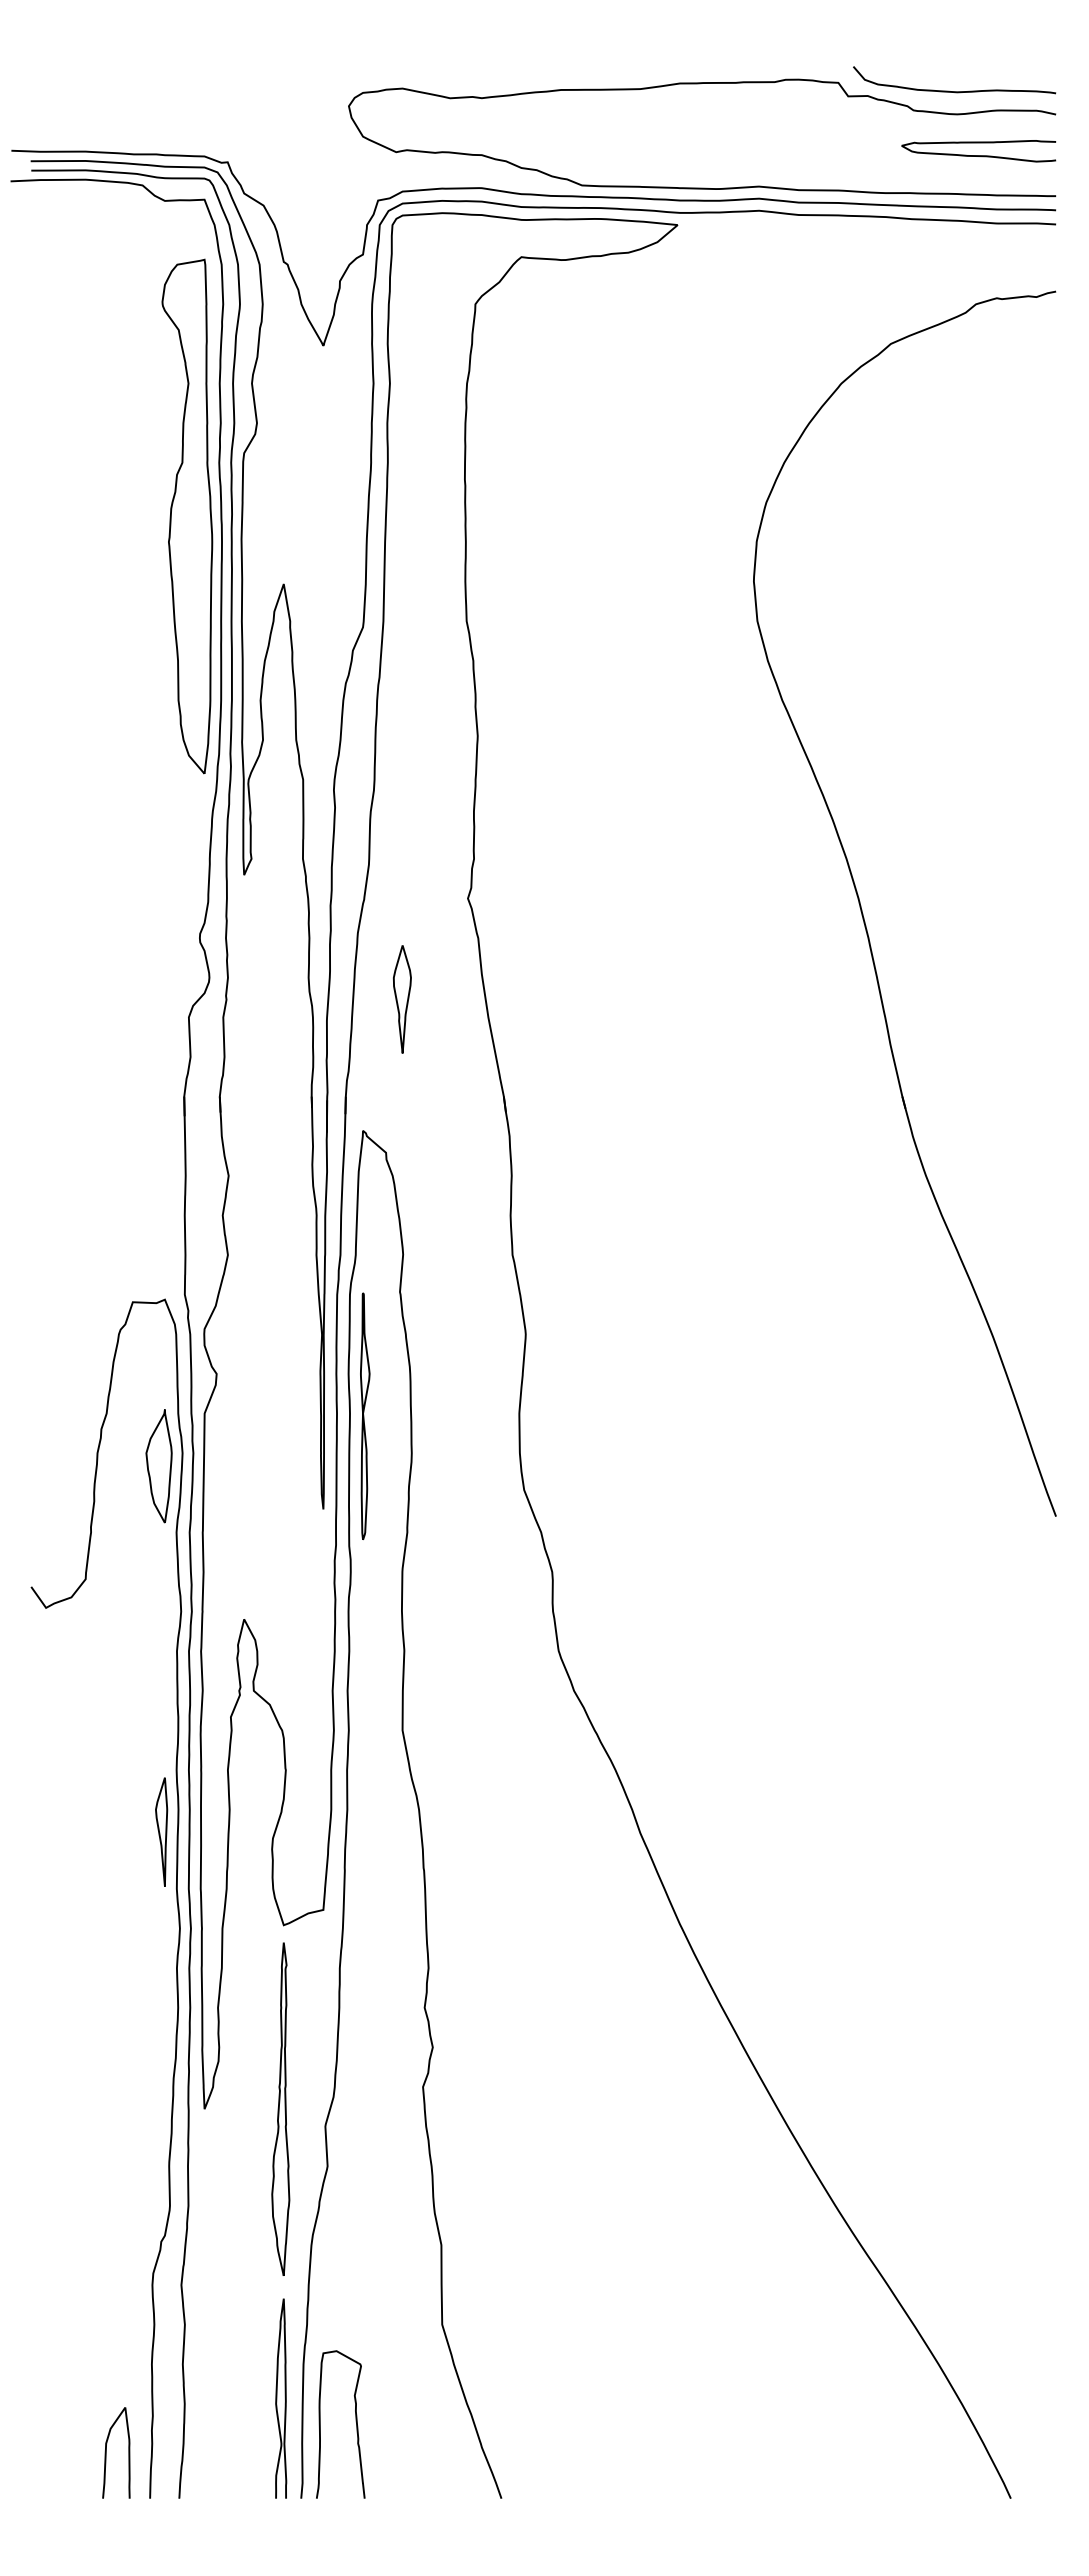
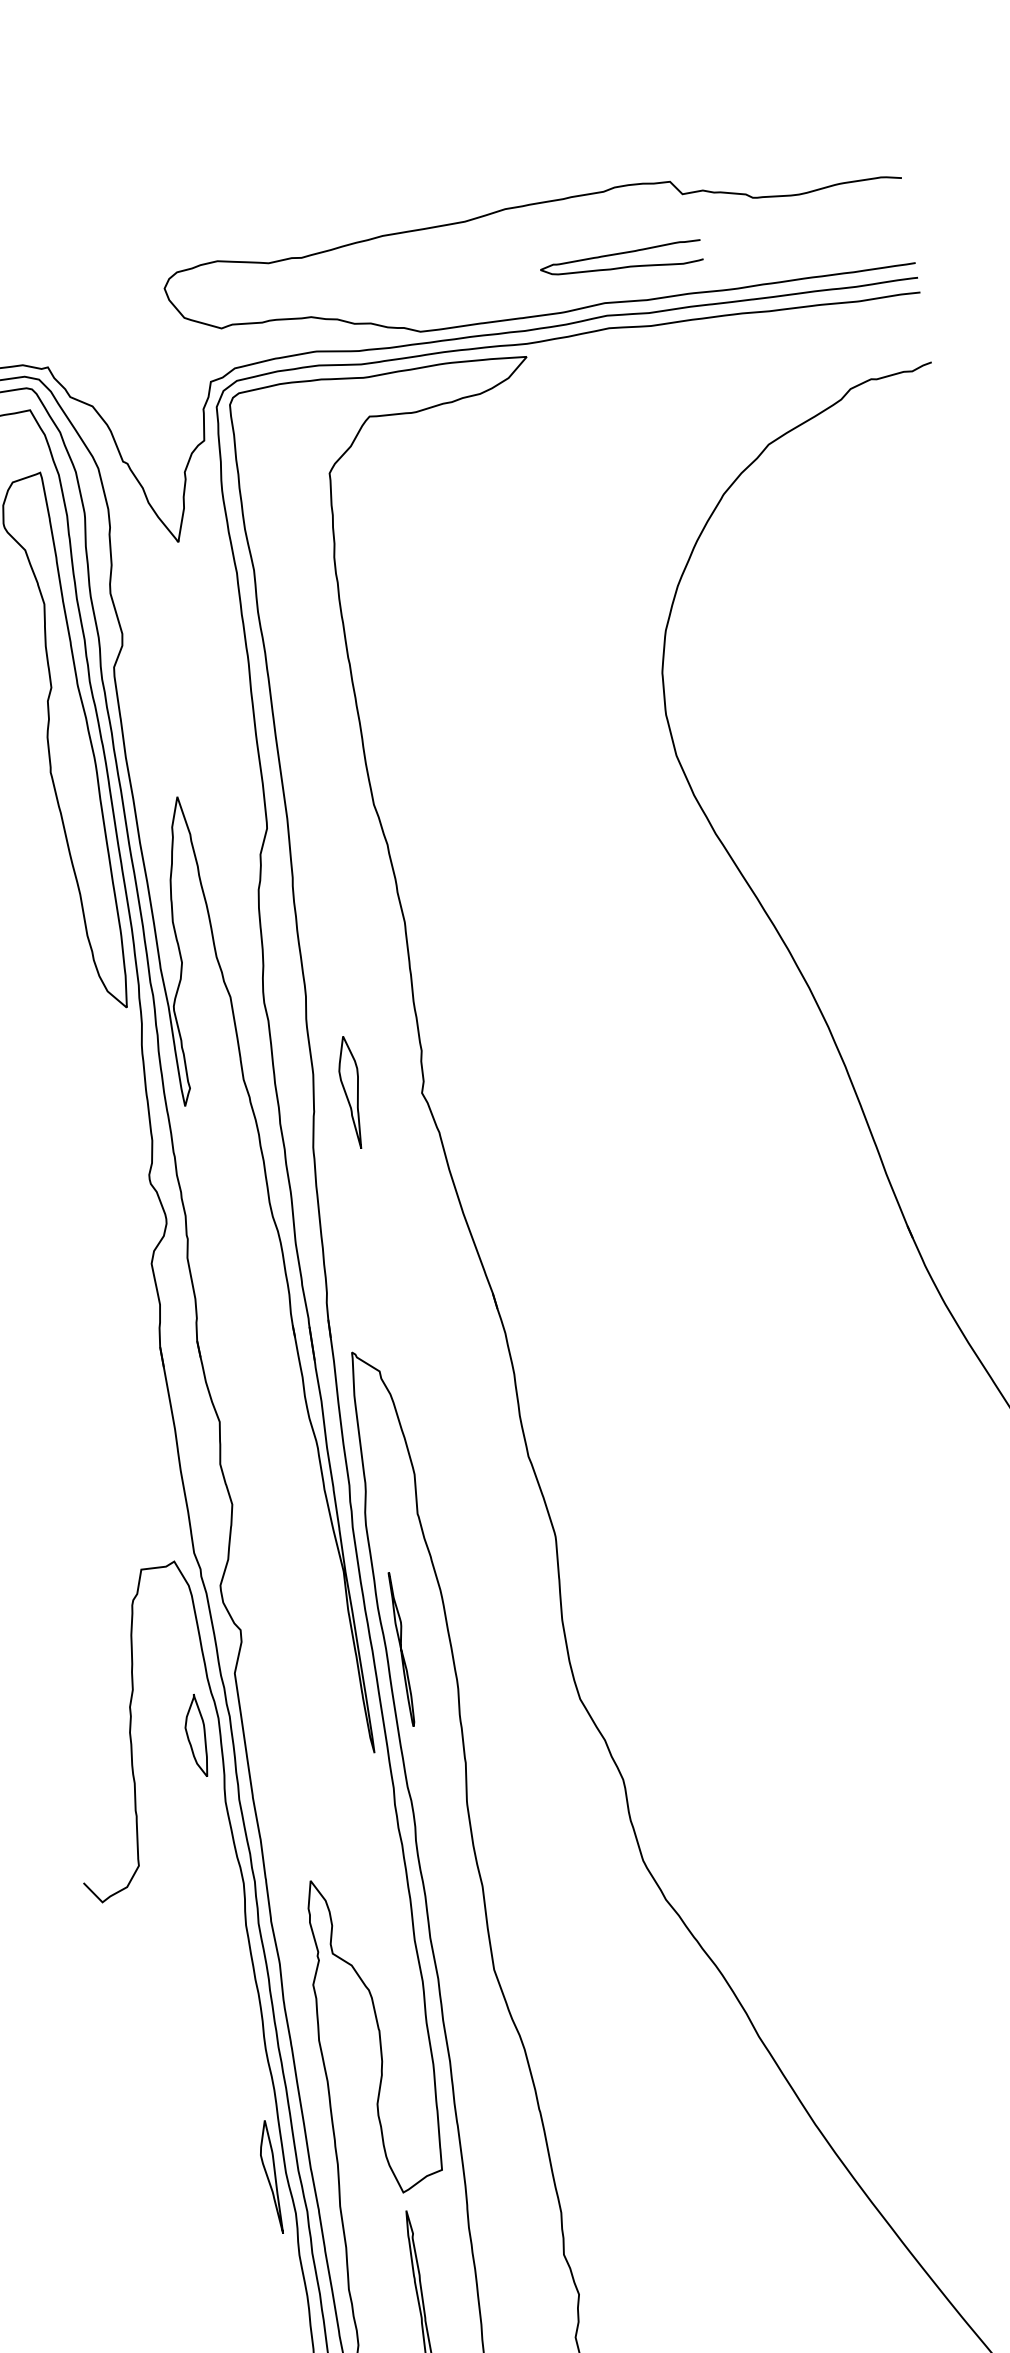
curve: (954, 91) -> (792, 171), removed
curve: (978, 155) -> (622, 267), moved
part: (402, 999) -> (352, 1092), moved
part: (365, 1416) -> (402, 1649), size x0.6
part: (158, 1466) -> (195, 1736), size x0.7
part: (161, 1831) -> (270, 2176), moved

